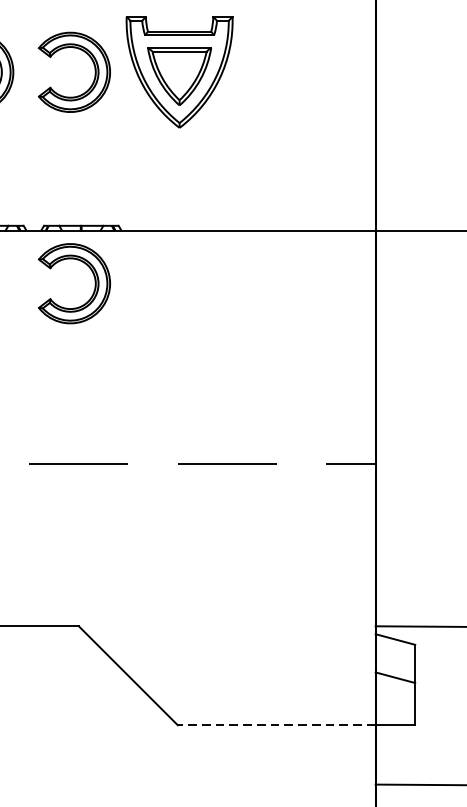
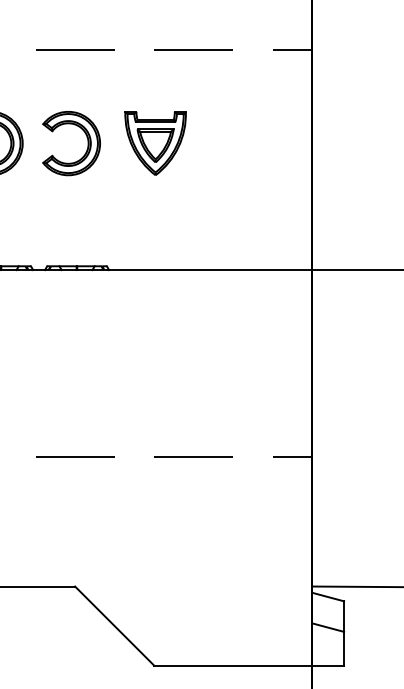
part: (179, 72) -> (155, 143), size x0.71
part: (94, 283) -> (87, 312), removed
line: (275, 725) -> (232, 665), dashed -> solid

